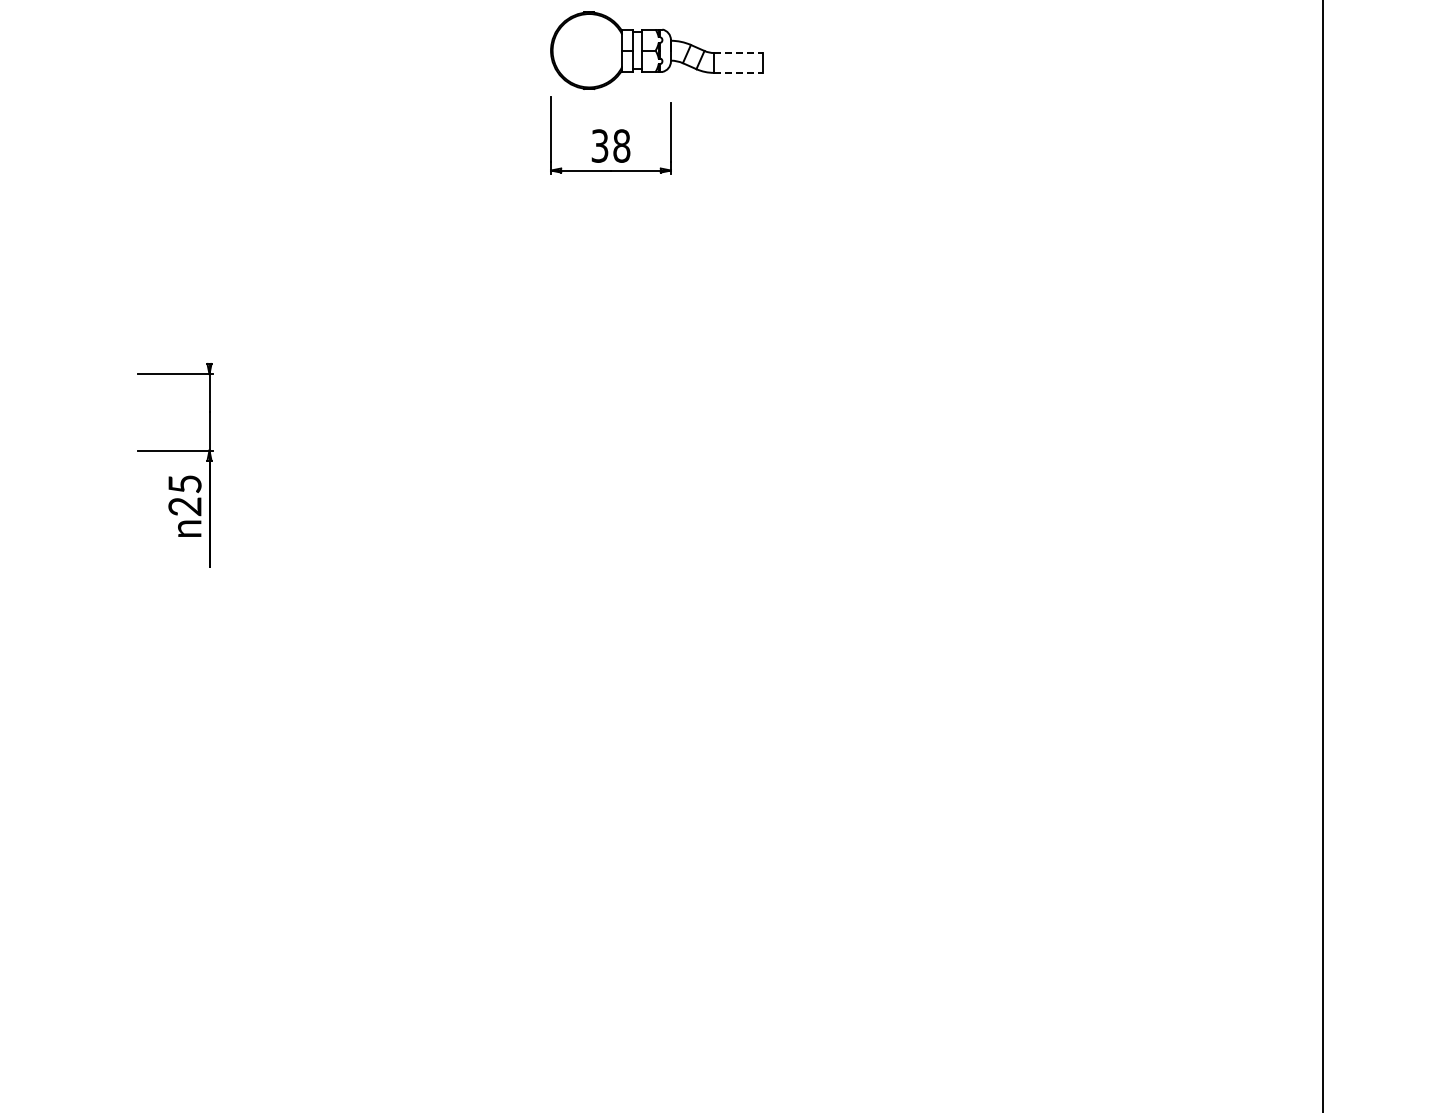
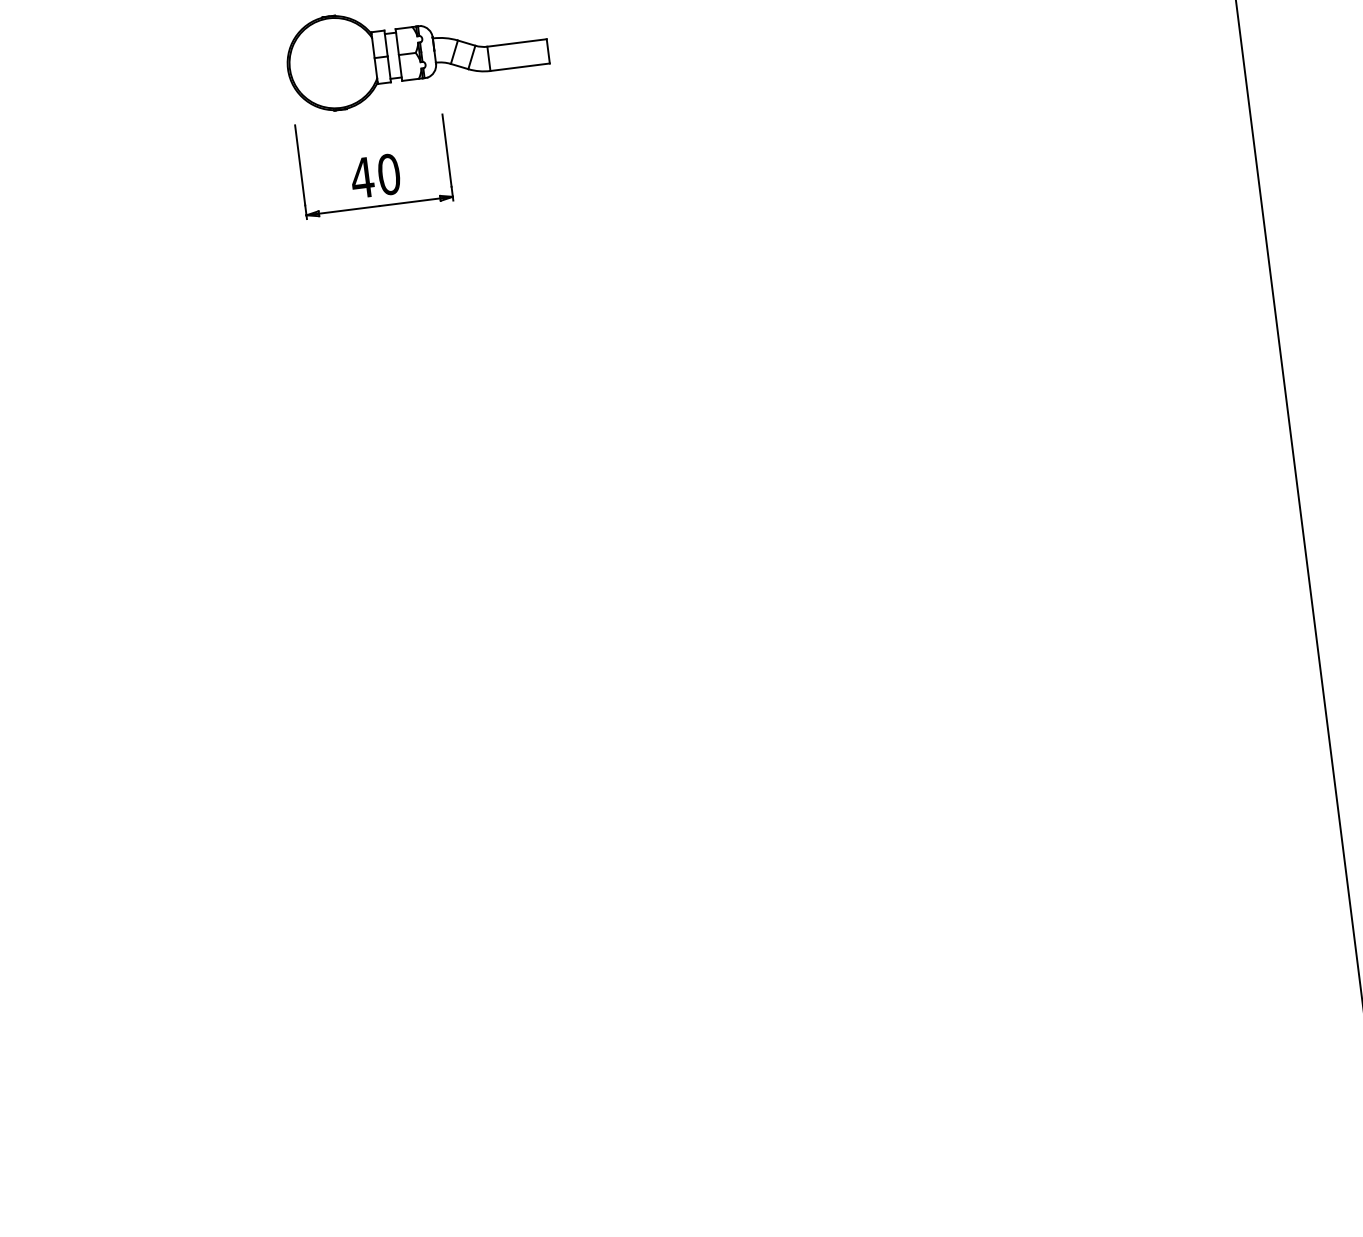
line: (738, 53) -> (517, 43), dashed -> solid
line: (738, 72) -> (520, 66), dashed -> solid
text: (610, 145) -> (375, 175), 38 -> 40

